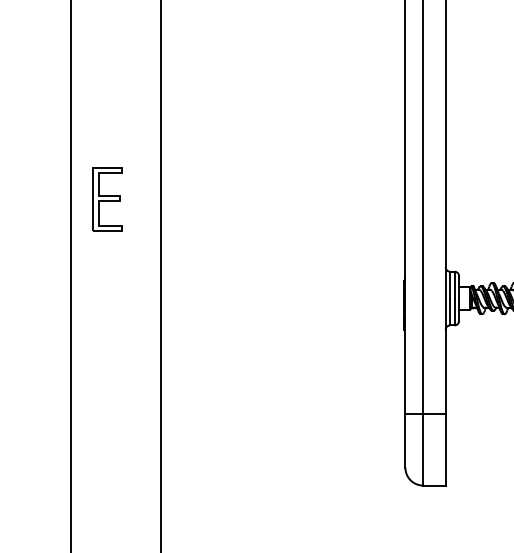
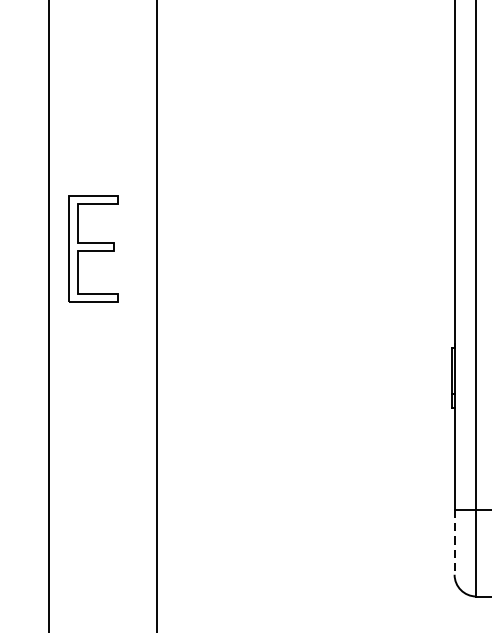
part: (107, 199) -> (92, 249), size x1.4
line: (405, 440) -> (454, 541), solid -> dashed

